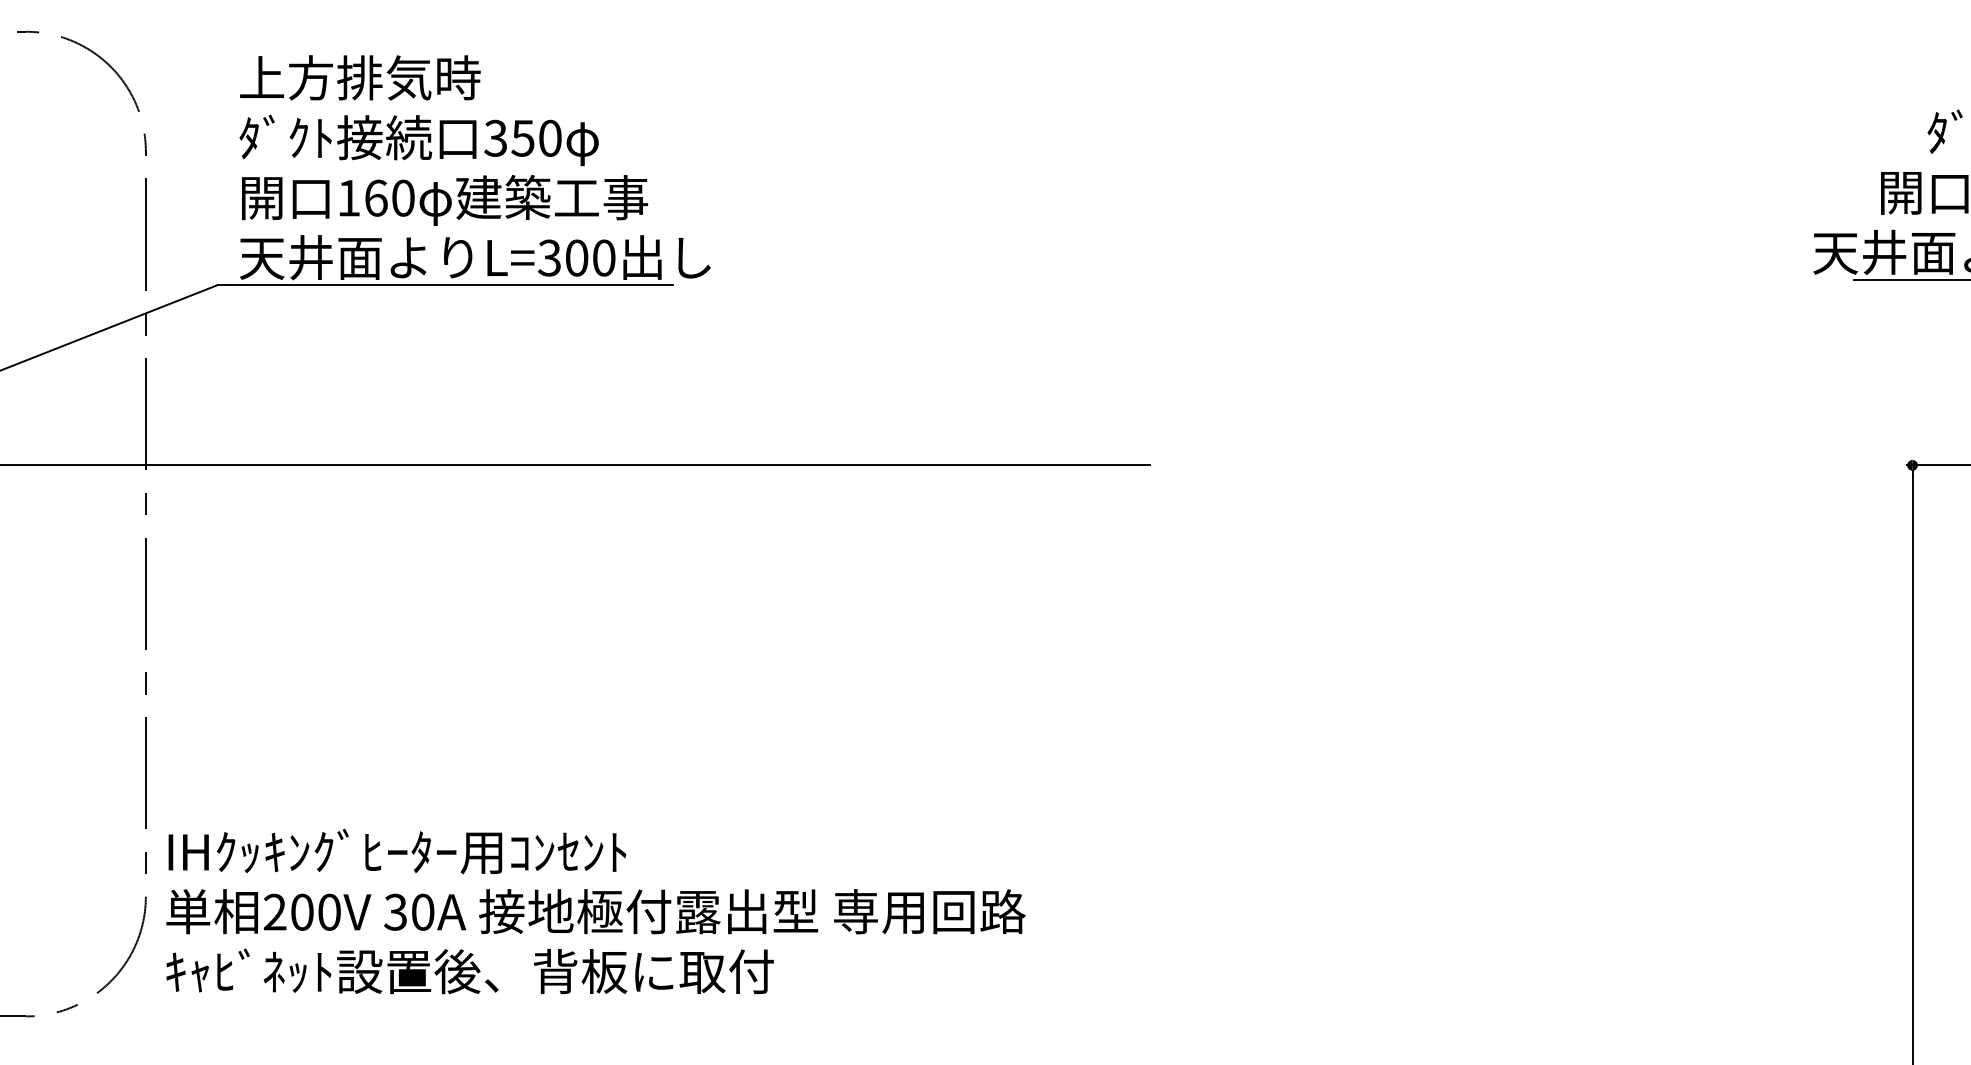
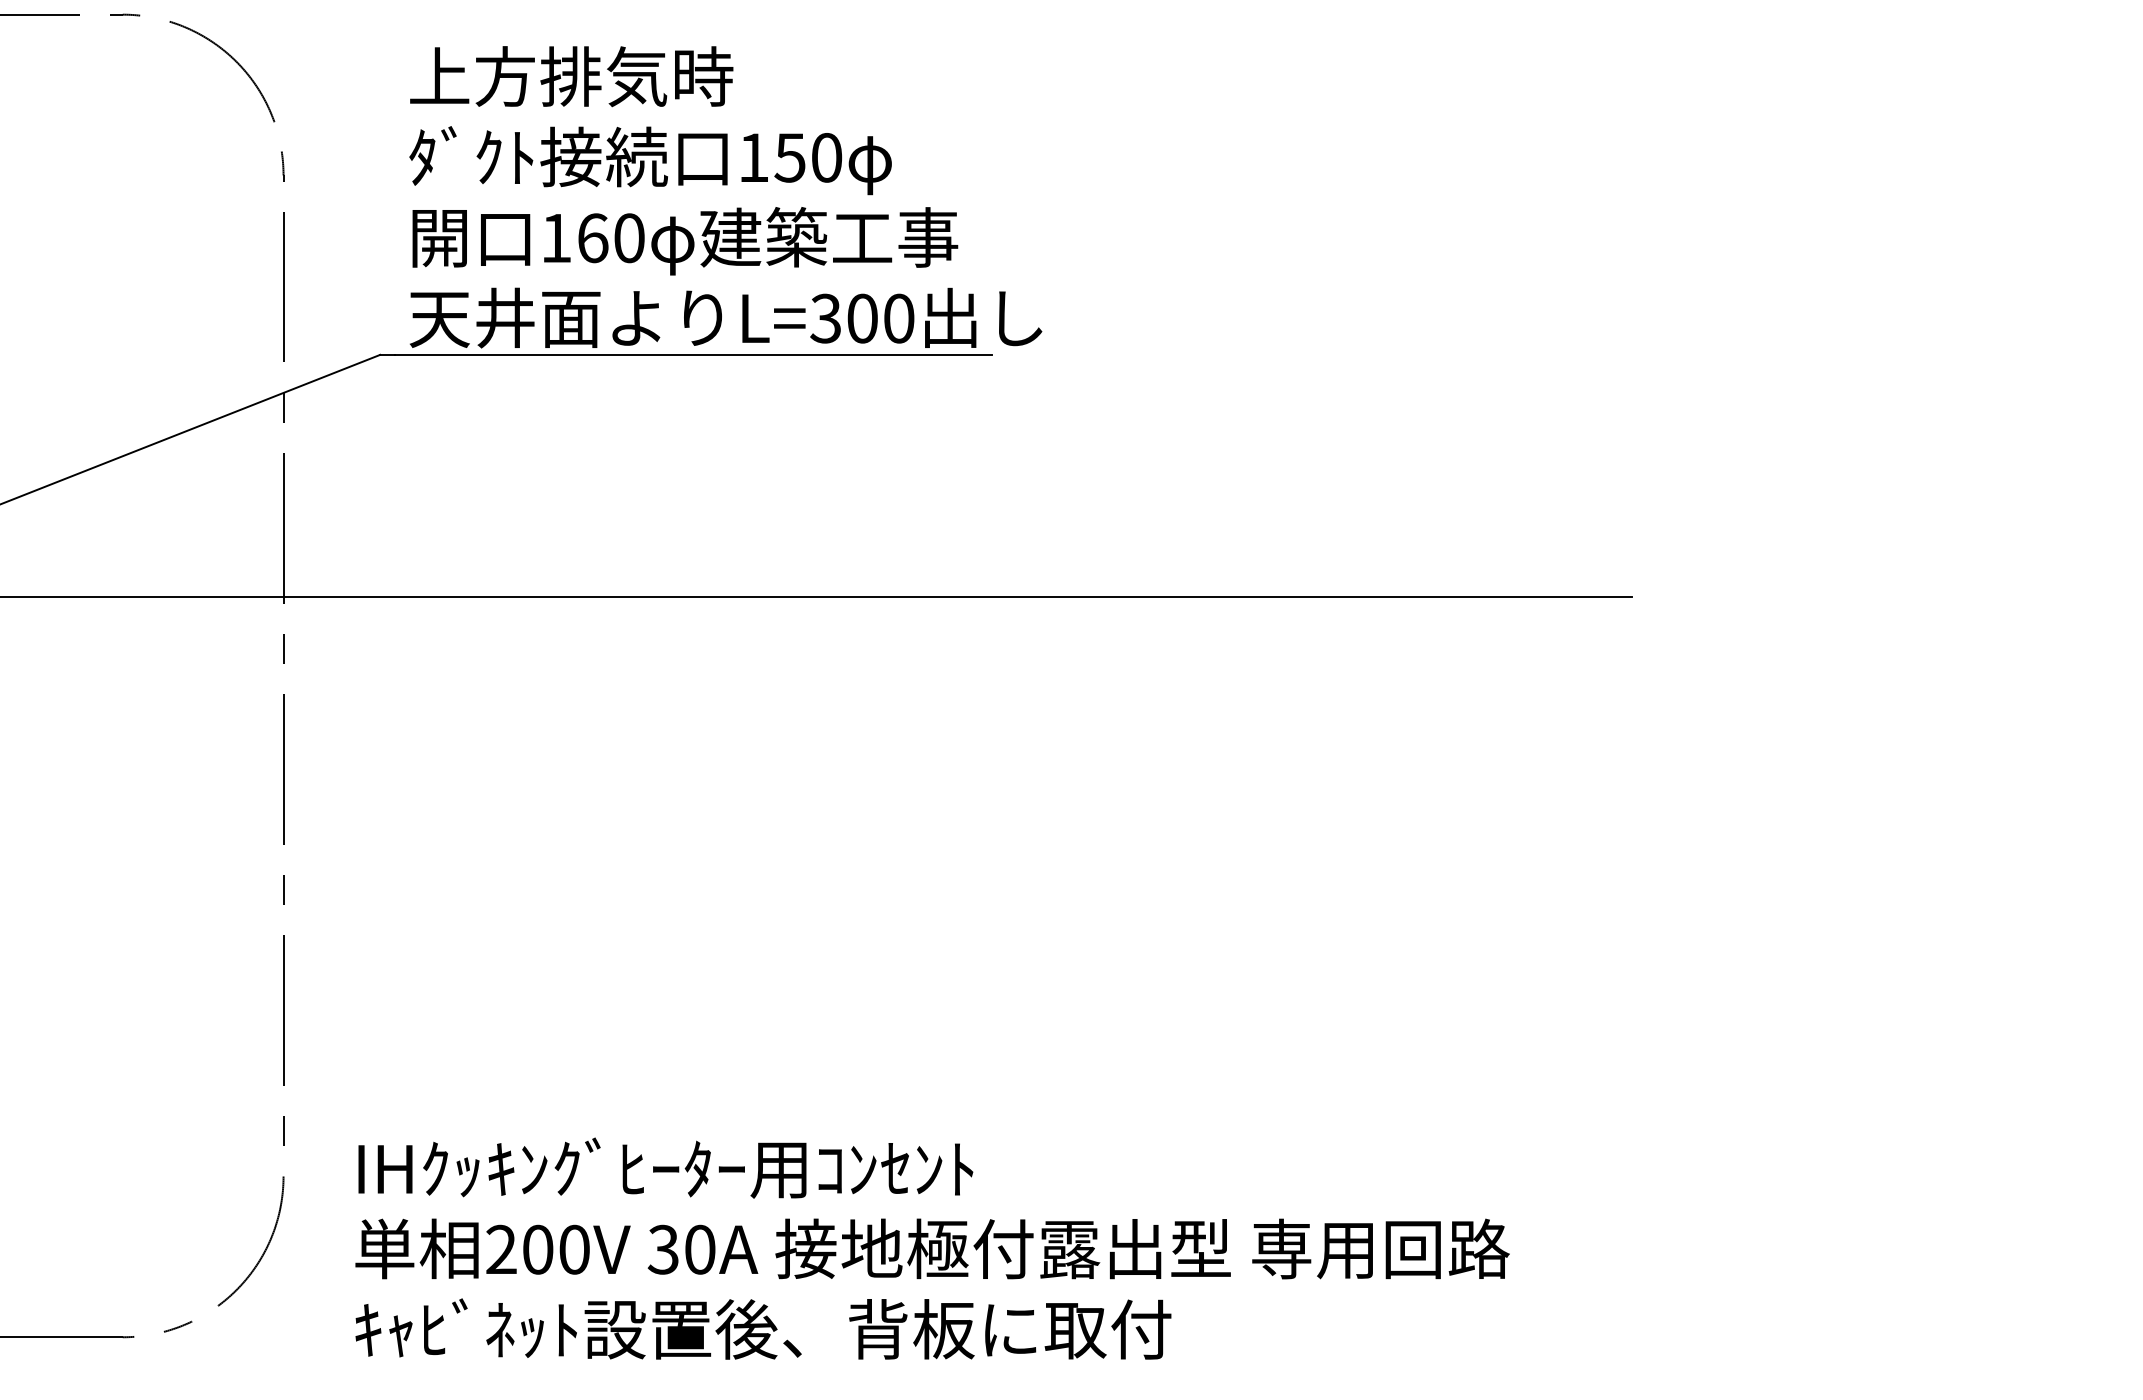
text: (495, 137) -> (753, 156), 350 -> 150
text: (595, 911) -> (931, 1248), moved

